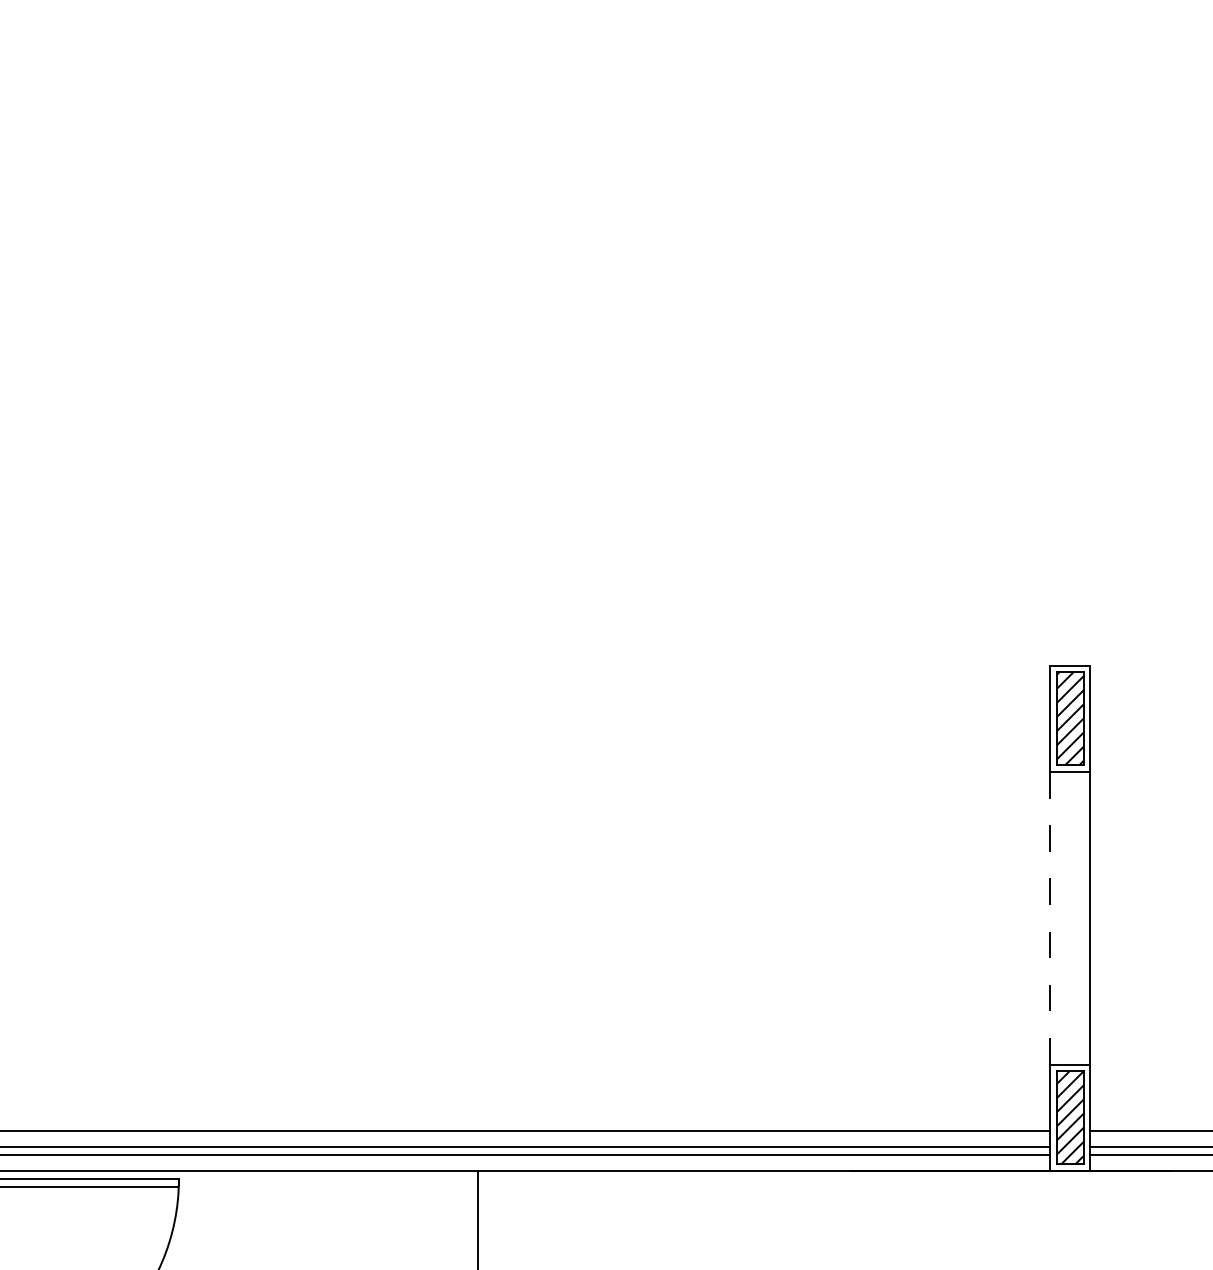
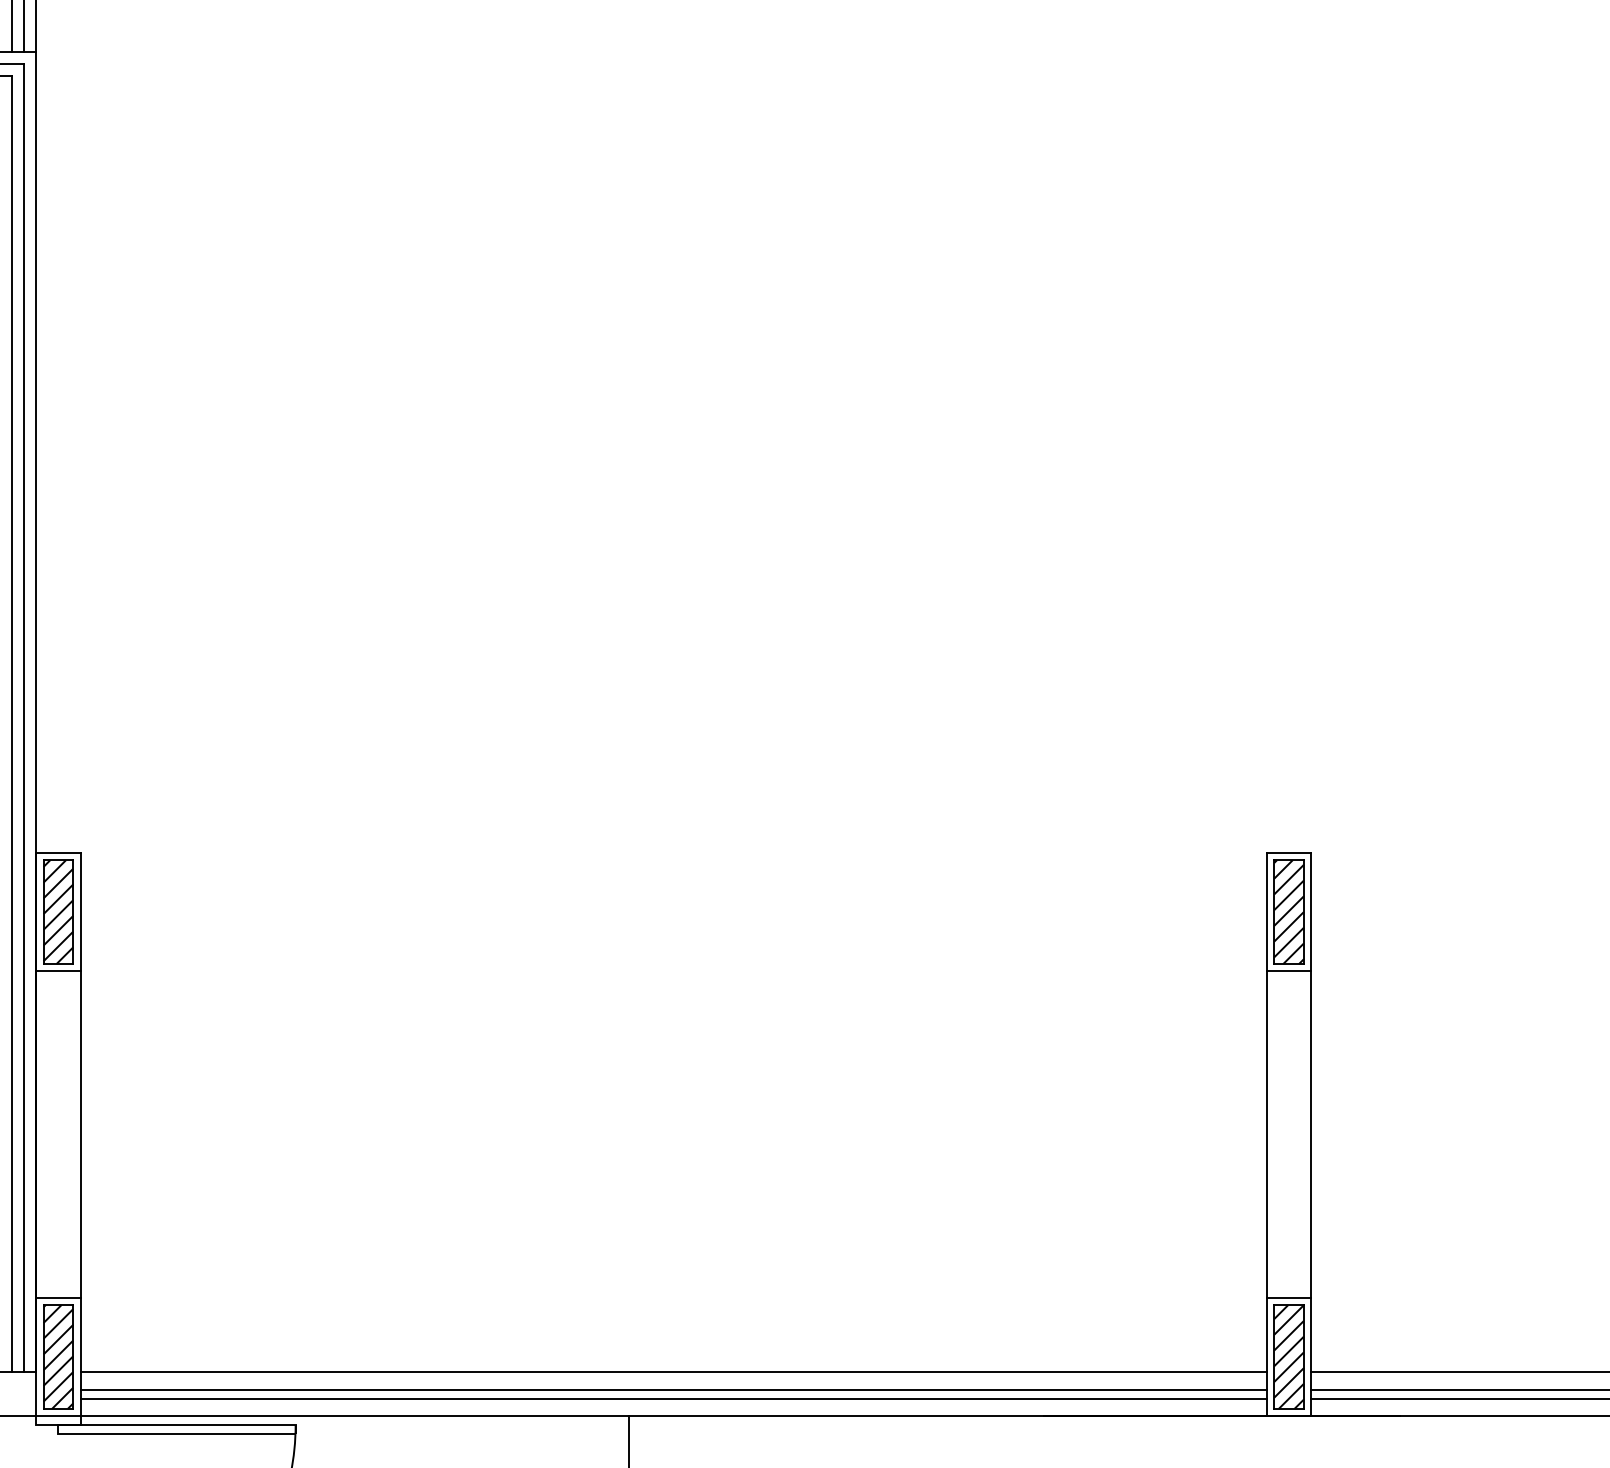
line: (1050, 919) -> (1266, 1135), dashed -> solid

